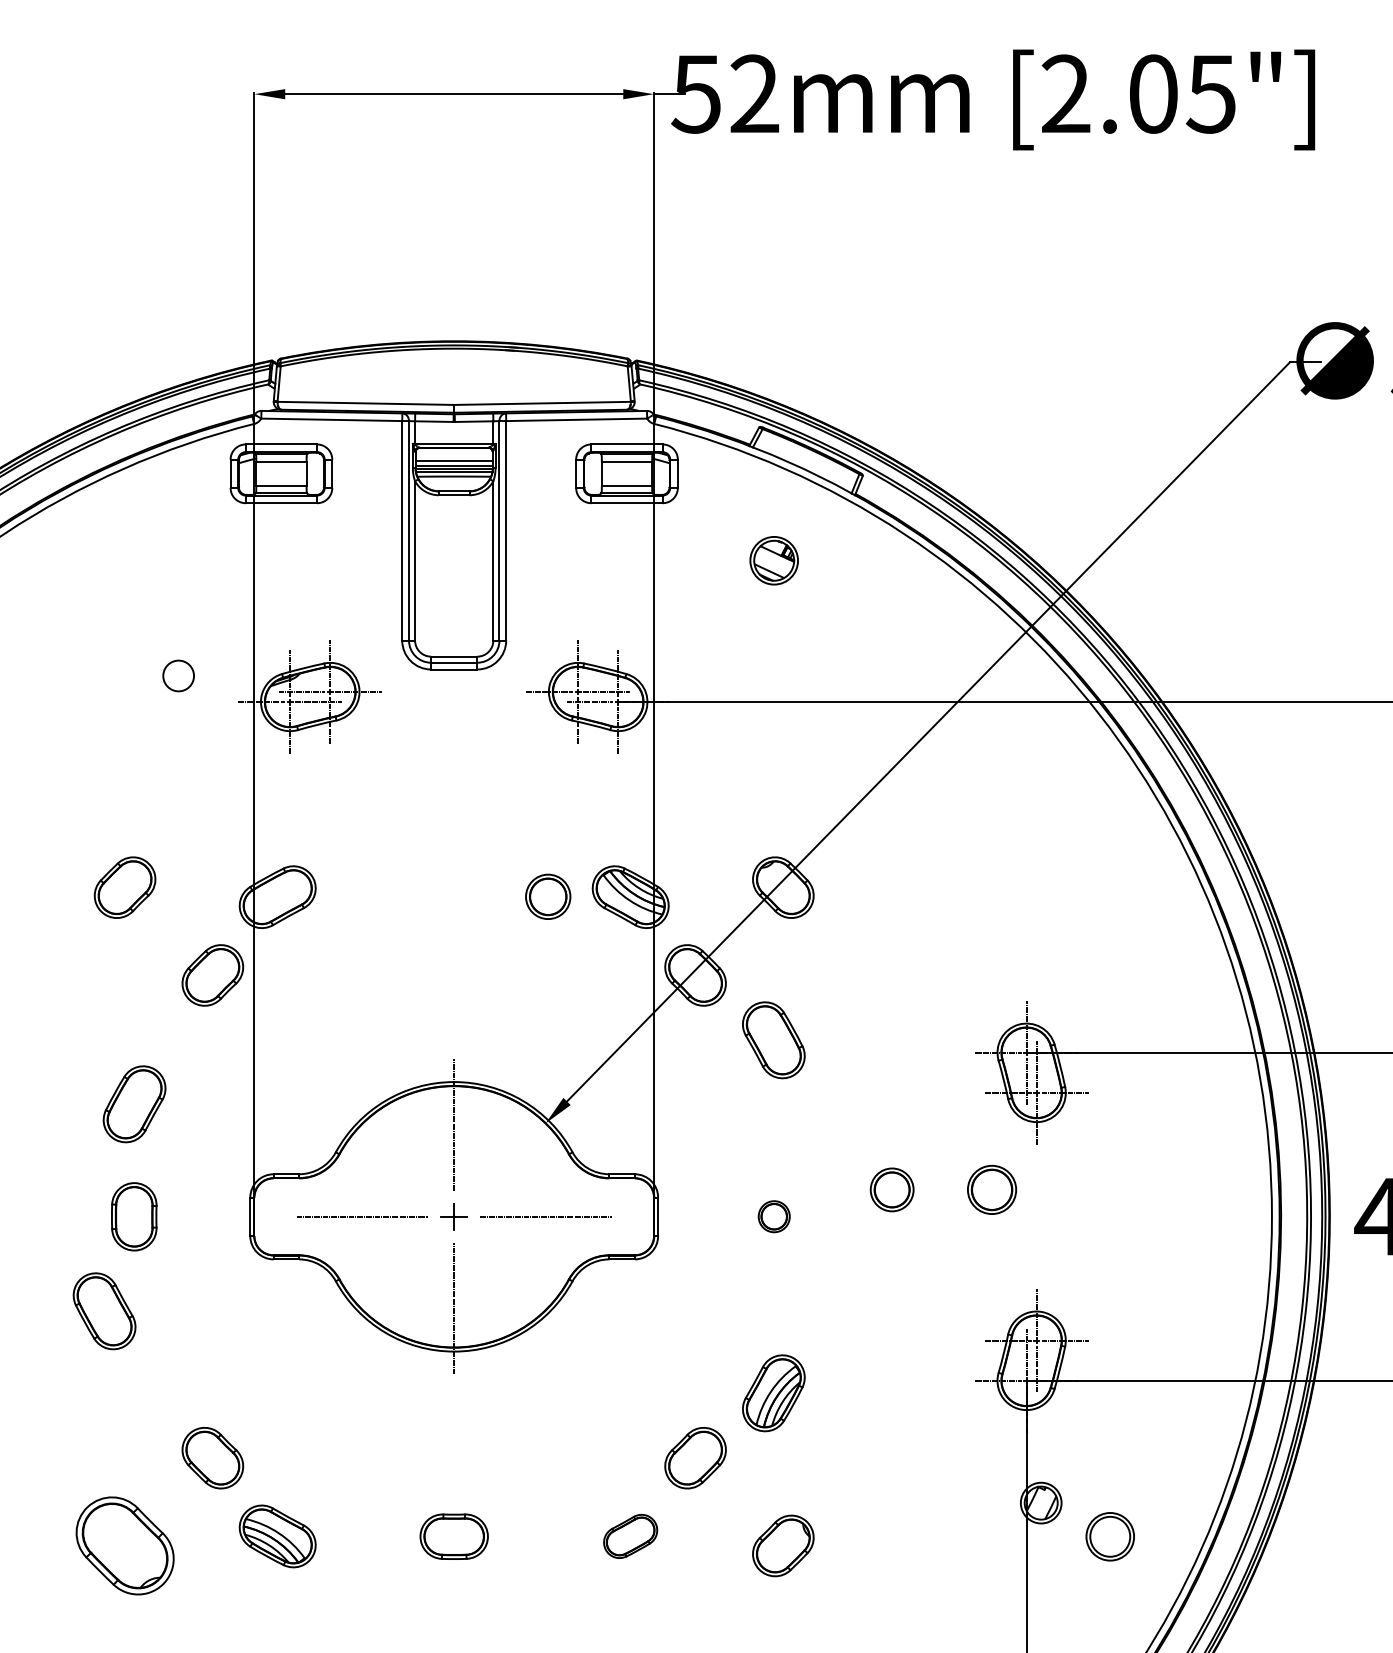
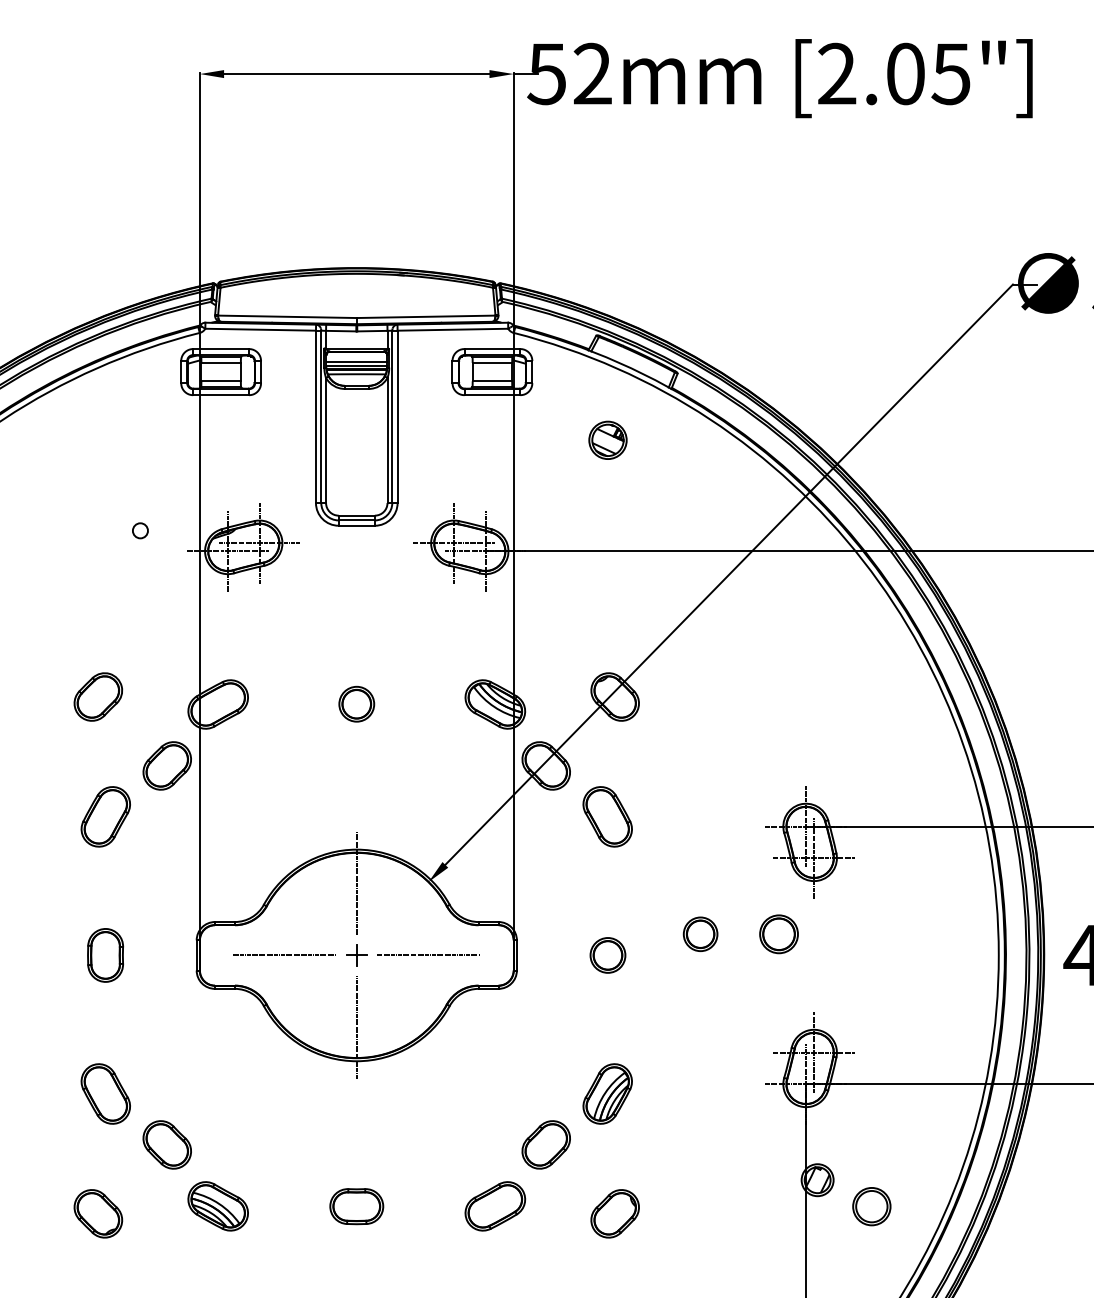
circle: (178, 675) -> (140, 530), size x0.62
part: (548, 896) -> (357, 703), moved
part: (134, 1104) -> (105, 817), moved
part: (774, 1216) -> (608, 955), size x1.43
part: (104, 1311) -> (105, 1094), moved
part: (630, 1536) -> (495, 1206), size x1.43
part: (124, 1545) -> (97, 1213), size x0.62

